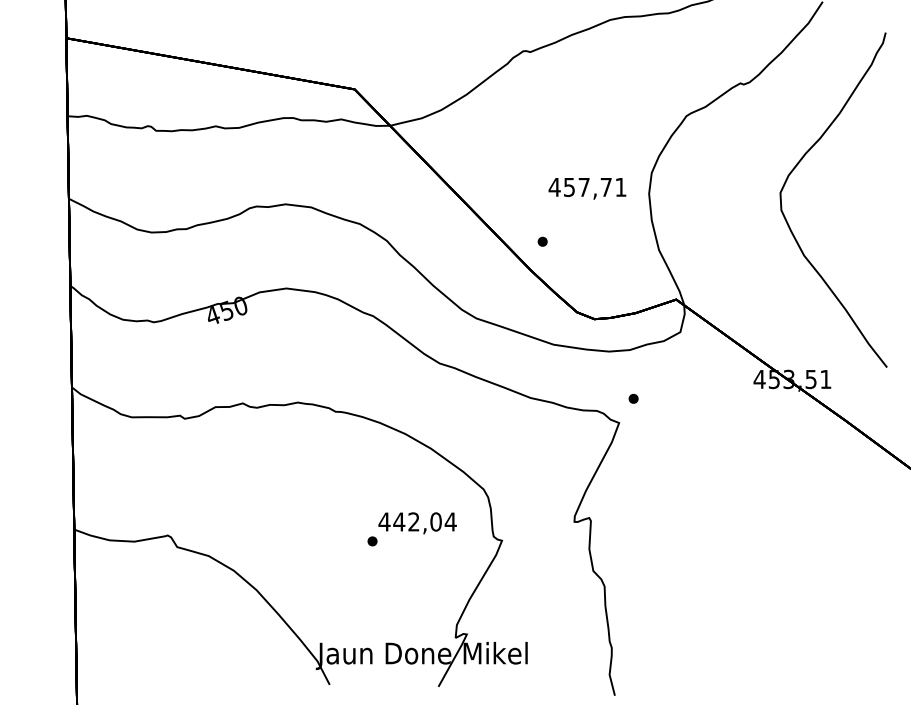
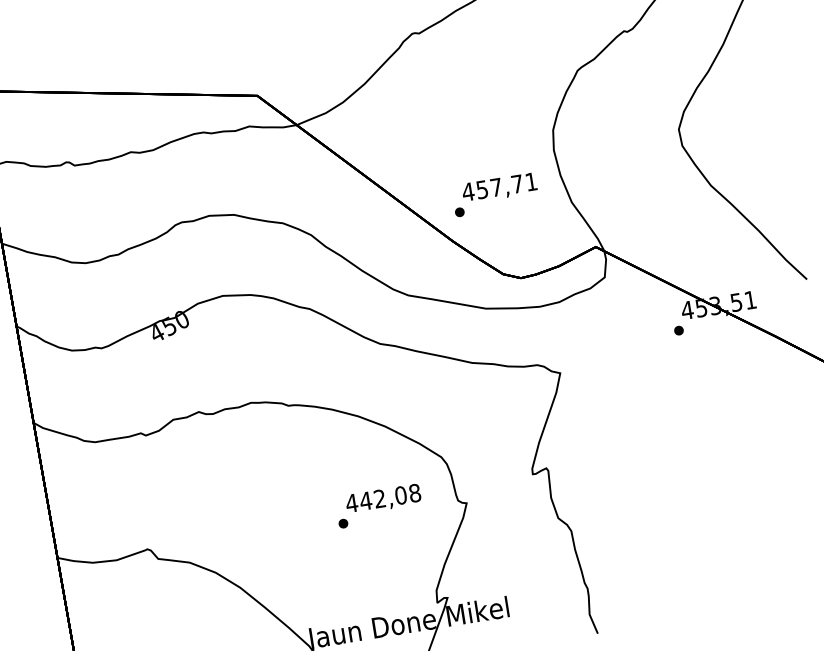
text: (587, 188) -> (499, 188), moved
part: (633, 398) -> (678, 330), moved
text: (450, 521) -> (414, 492), 442,04 -> 442,08

